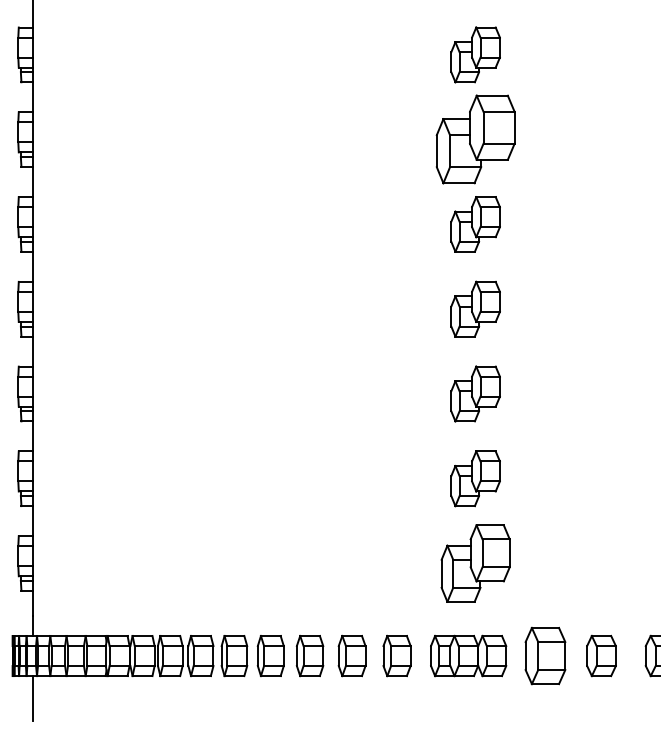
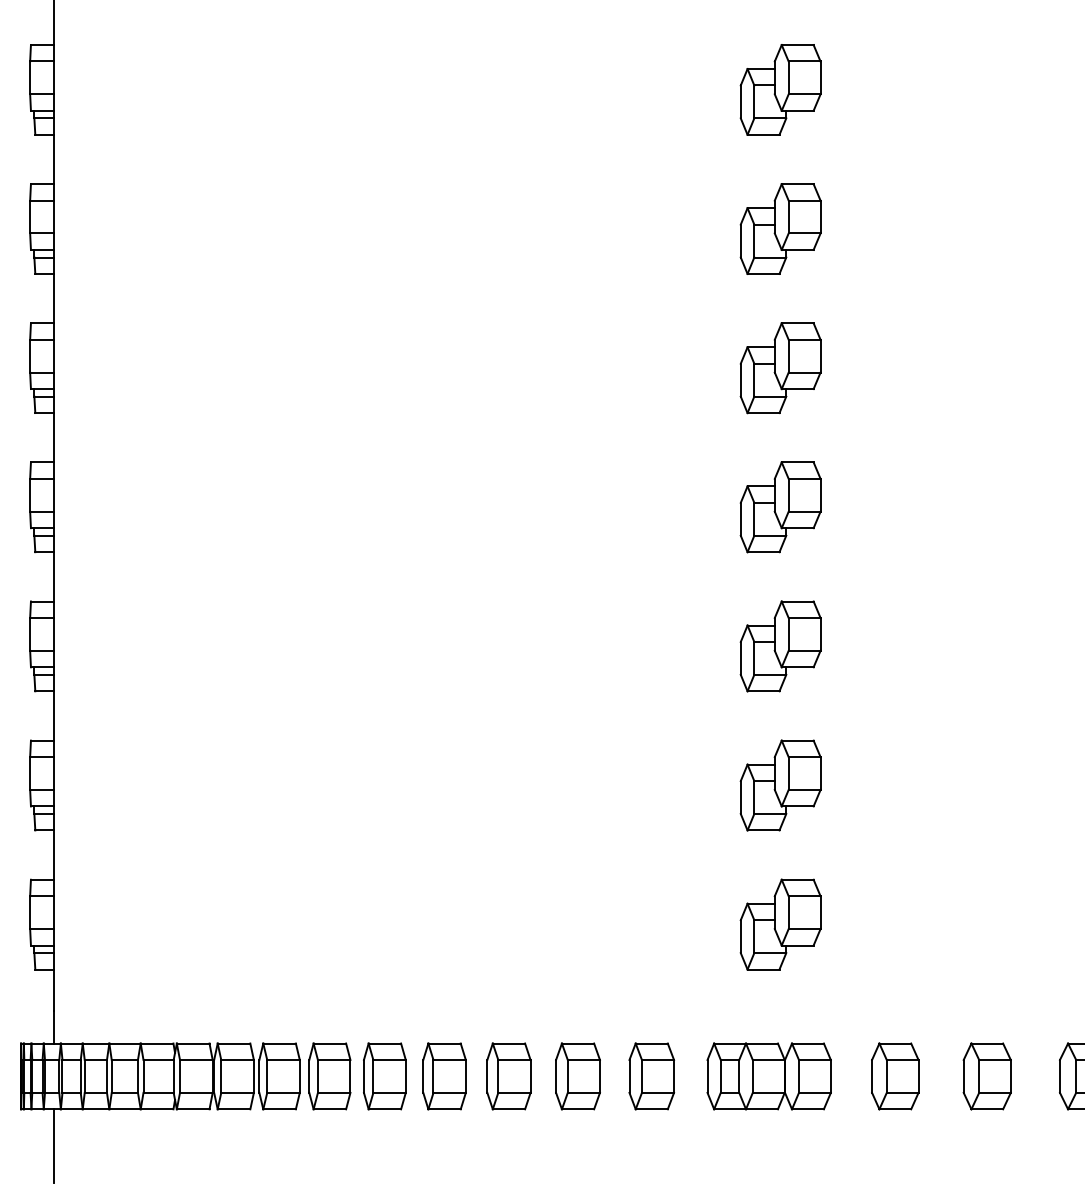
part: (475, 139) -> (780, 228), size x0.62
part: (475, 563) -> (780, 924), size x0.71
part: (545, 655) -> (895, 1075), size x0.71

